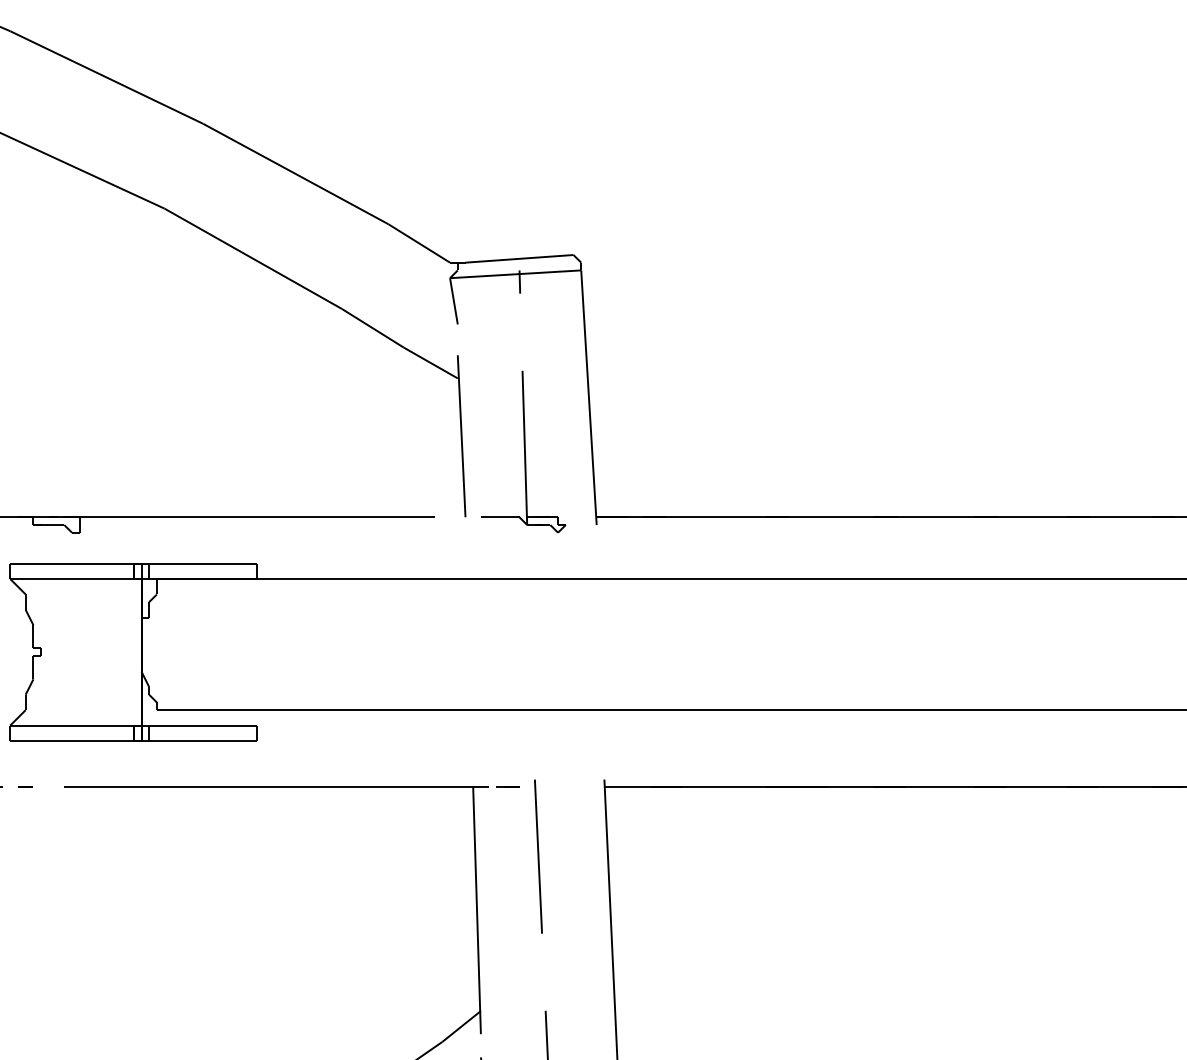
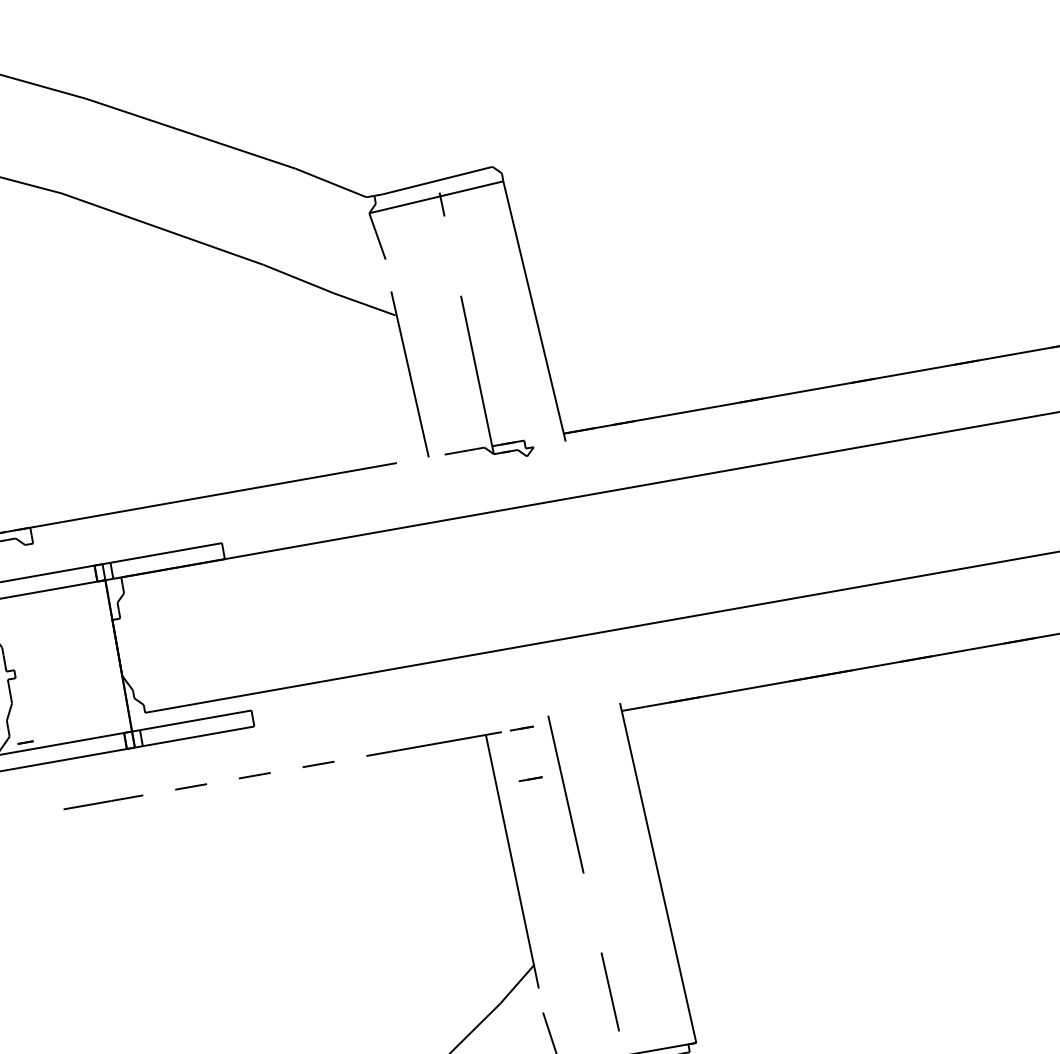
line: (25, 786) -> (25, 741), moved
line: (246, 787) -> (251, 776), solid -> dashed
line: (507, 835) -> (530, 778), added

